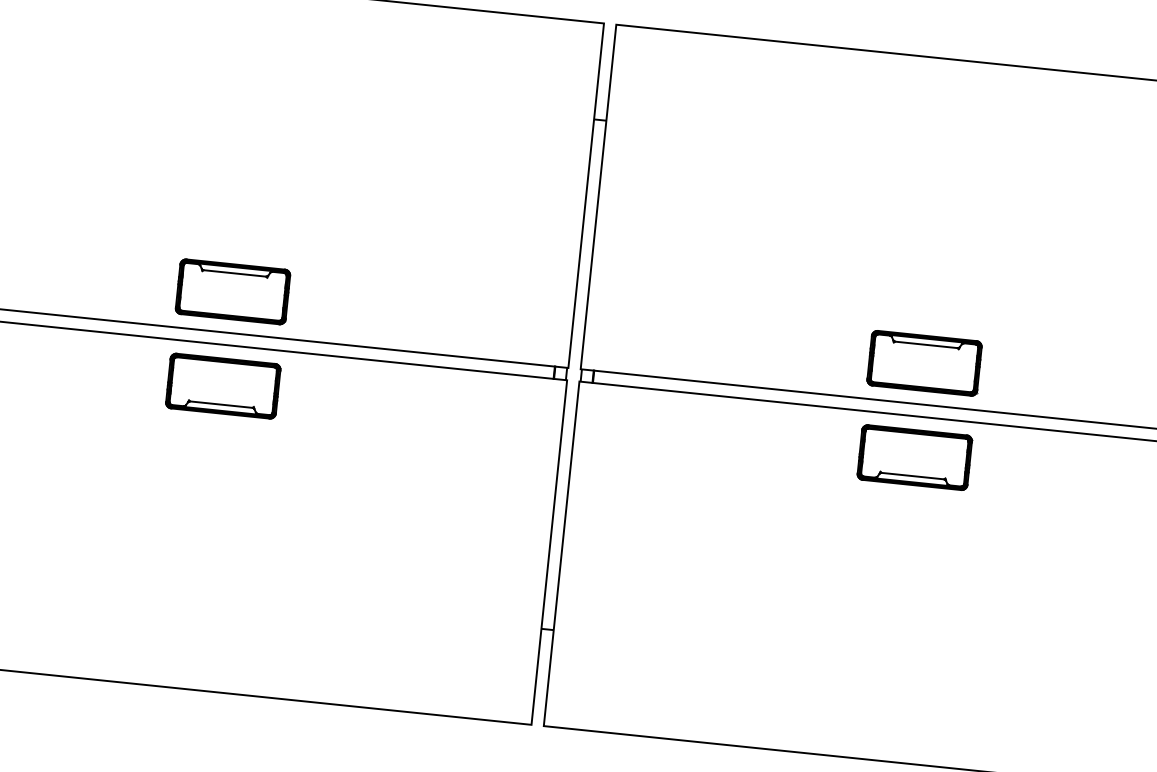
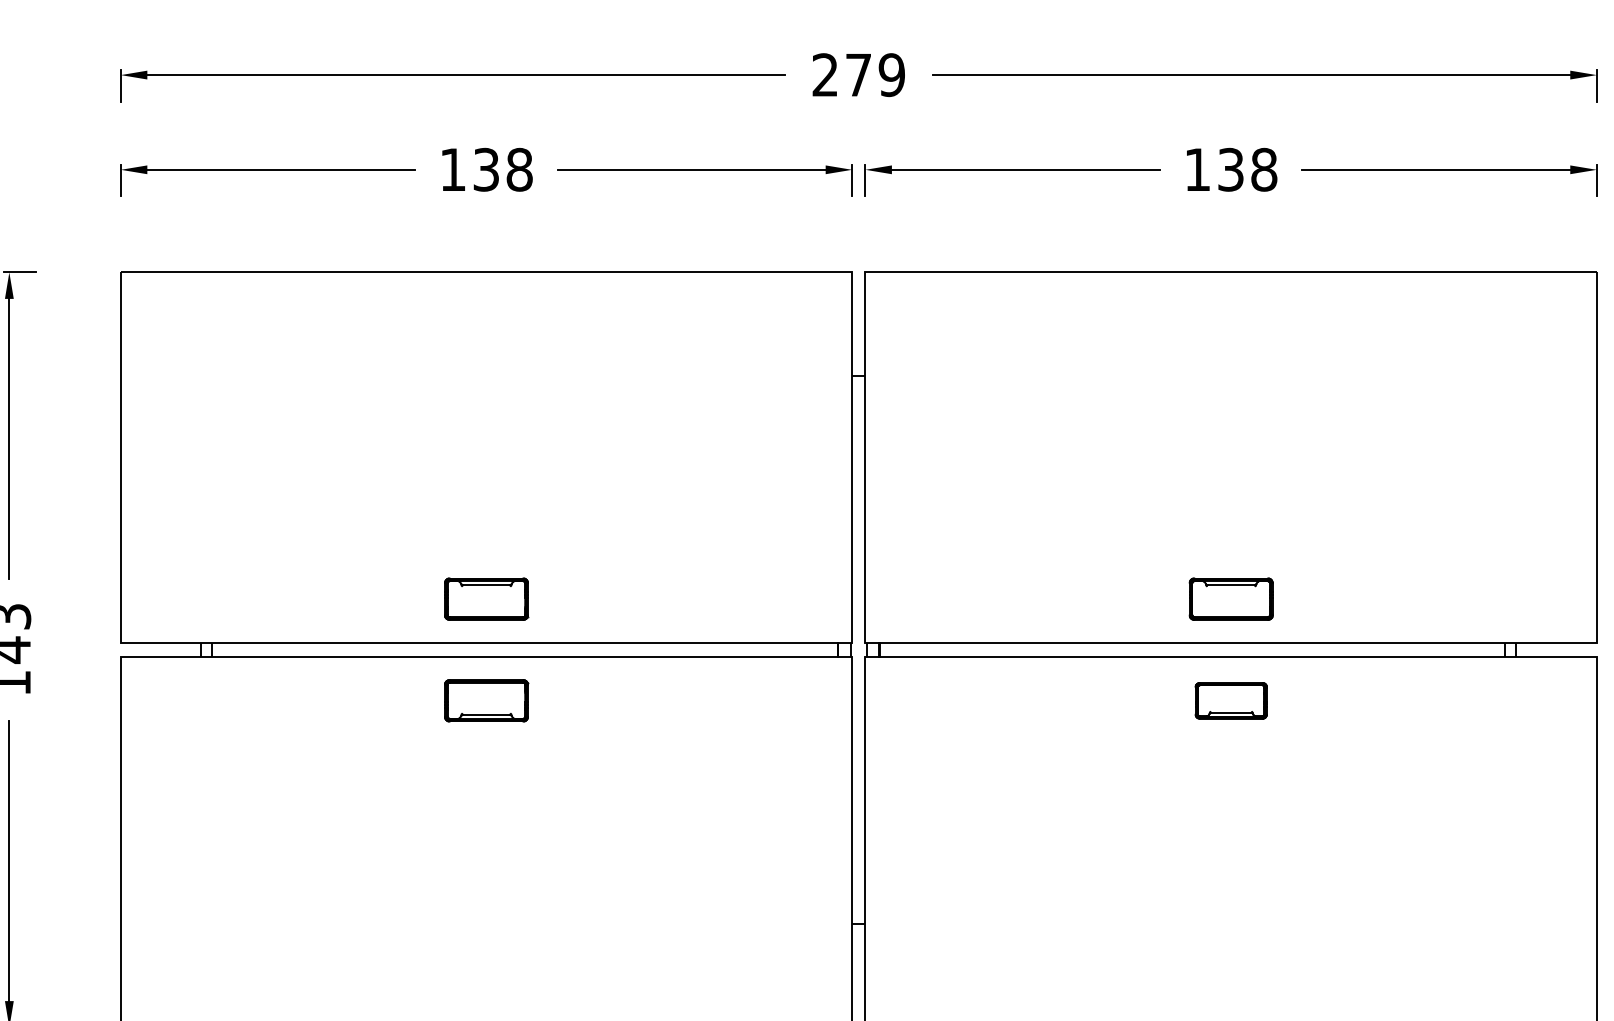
part: (233, 291) -> (486, 598), size x0.7
part: (925, 362) -> (1231, 598), size x0.7
part: (223, 385) -> (486, 700), size x0.7
part: (915, 457) -> (1231, 700), size x0.6

